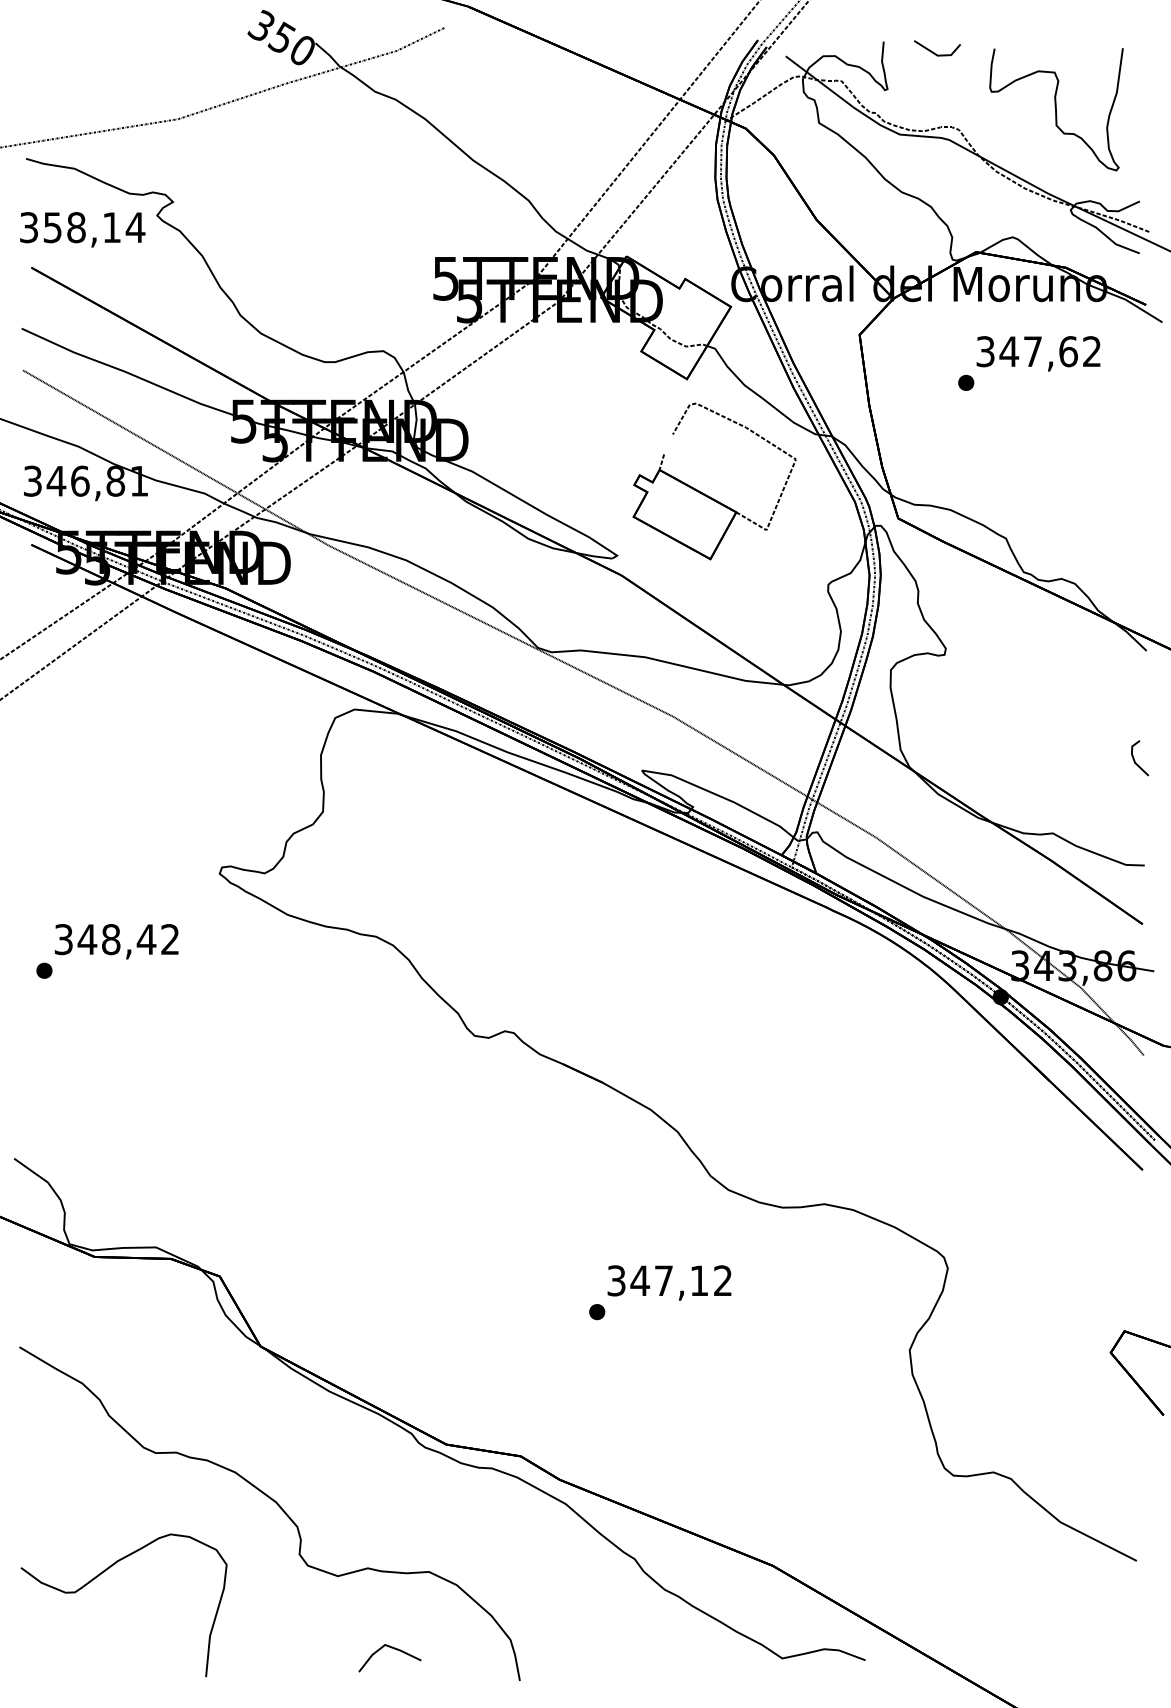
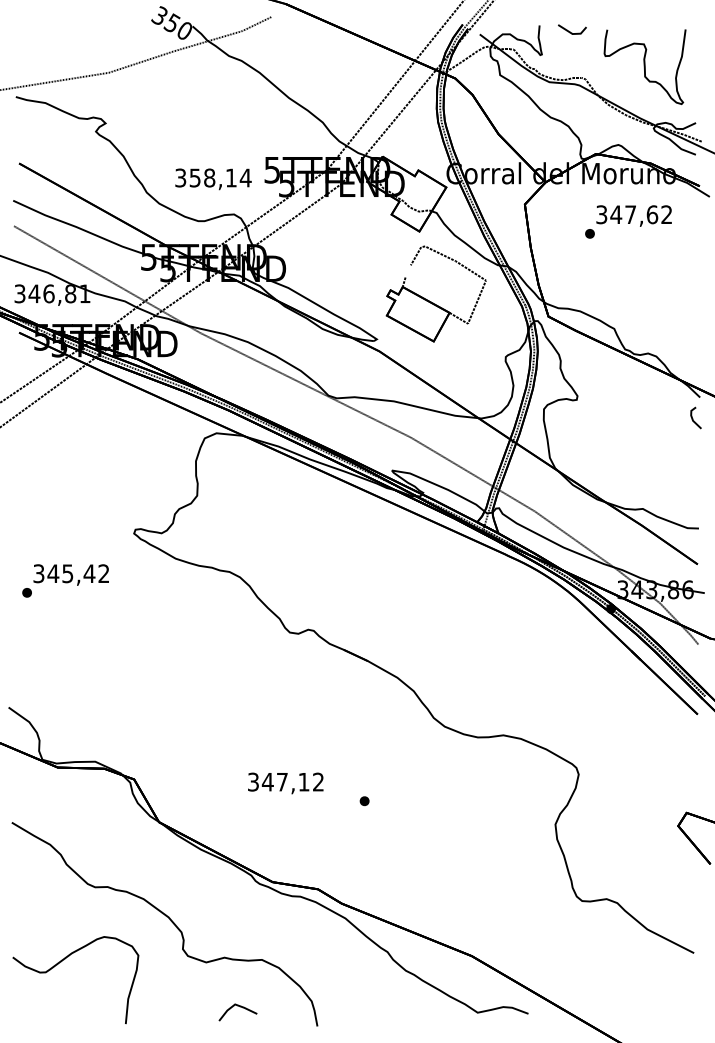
text: (82, 230) -> (213, 179), moved
line: (1135, 759) -> (693, 418), moved
text: (110, 939) -> (67, 573), 348,42 -> 345,42
text: (669, 1283) -> (285, 783), moved

